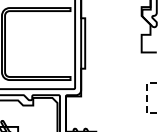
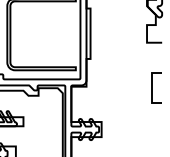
line: (147, 98) -> (152, 88), dashed -> solid

